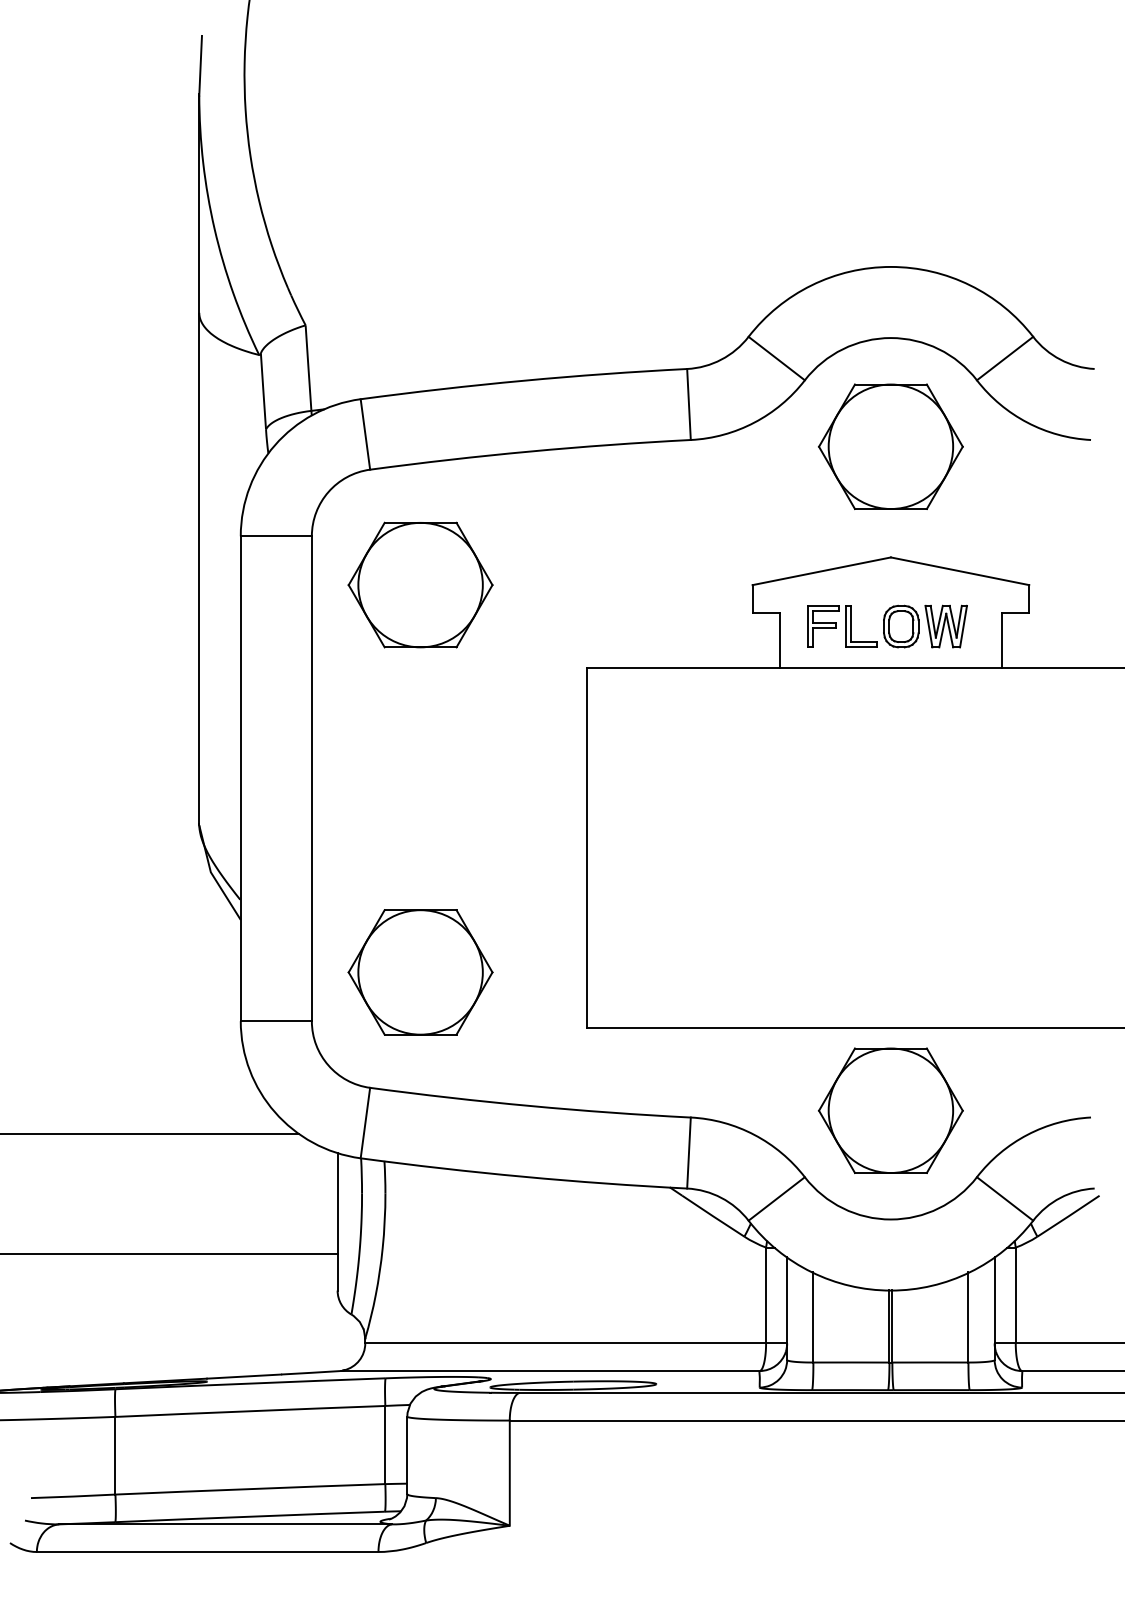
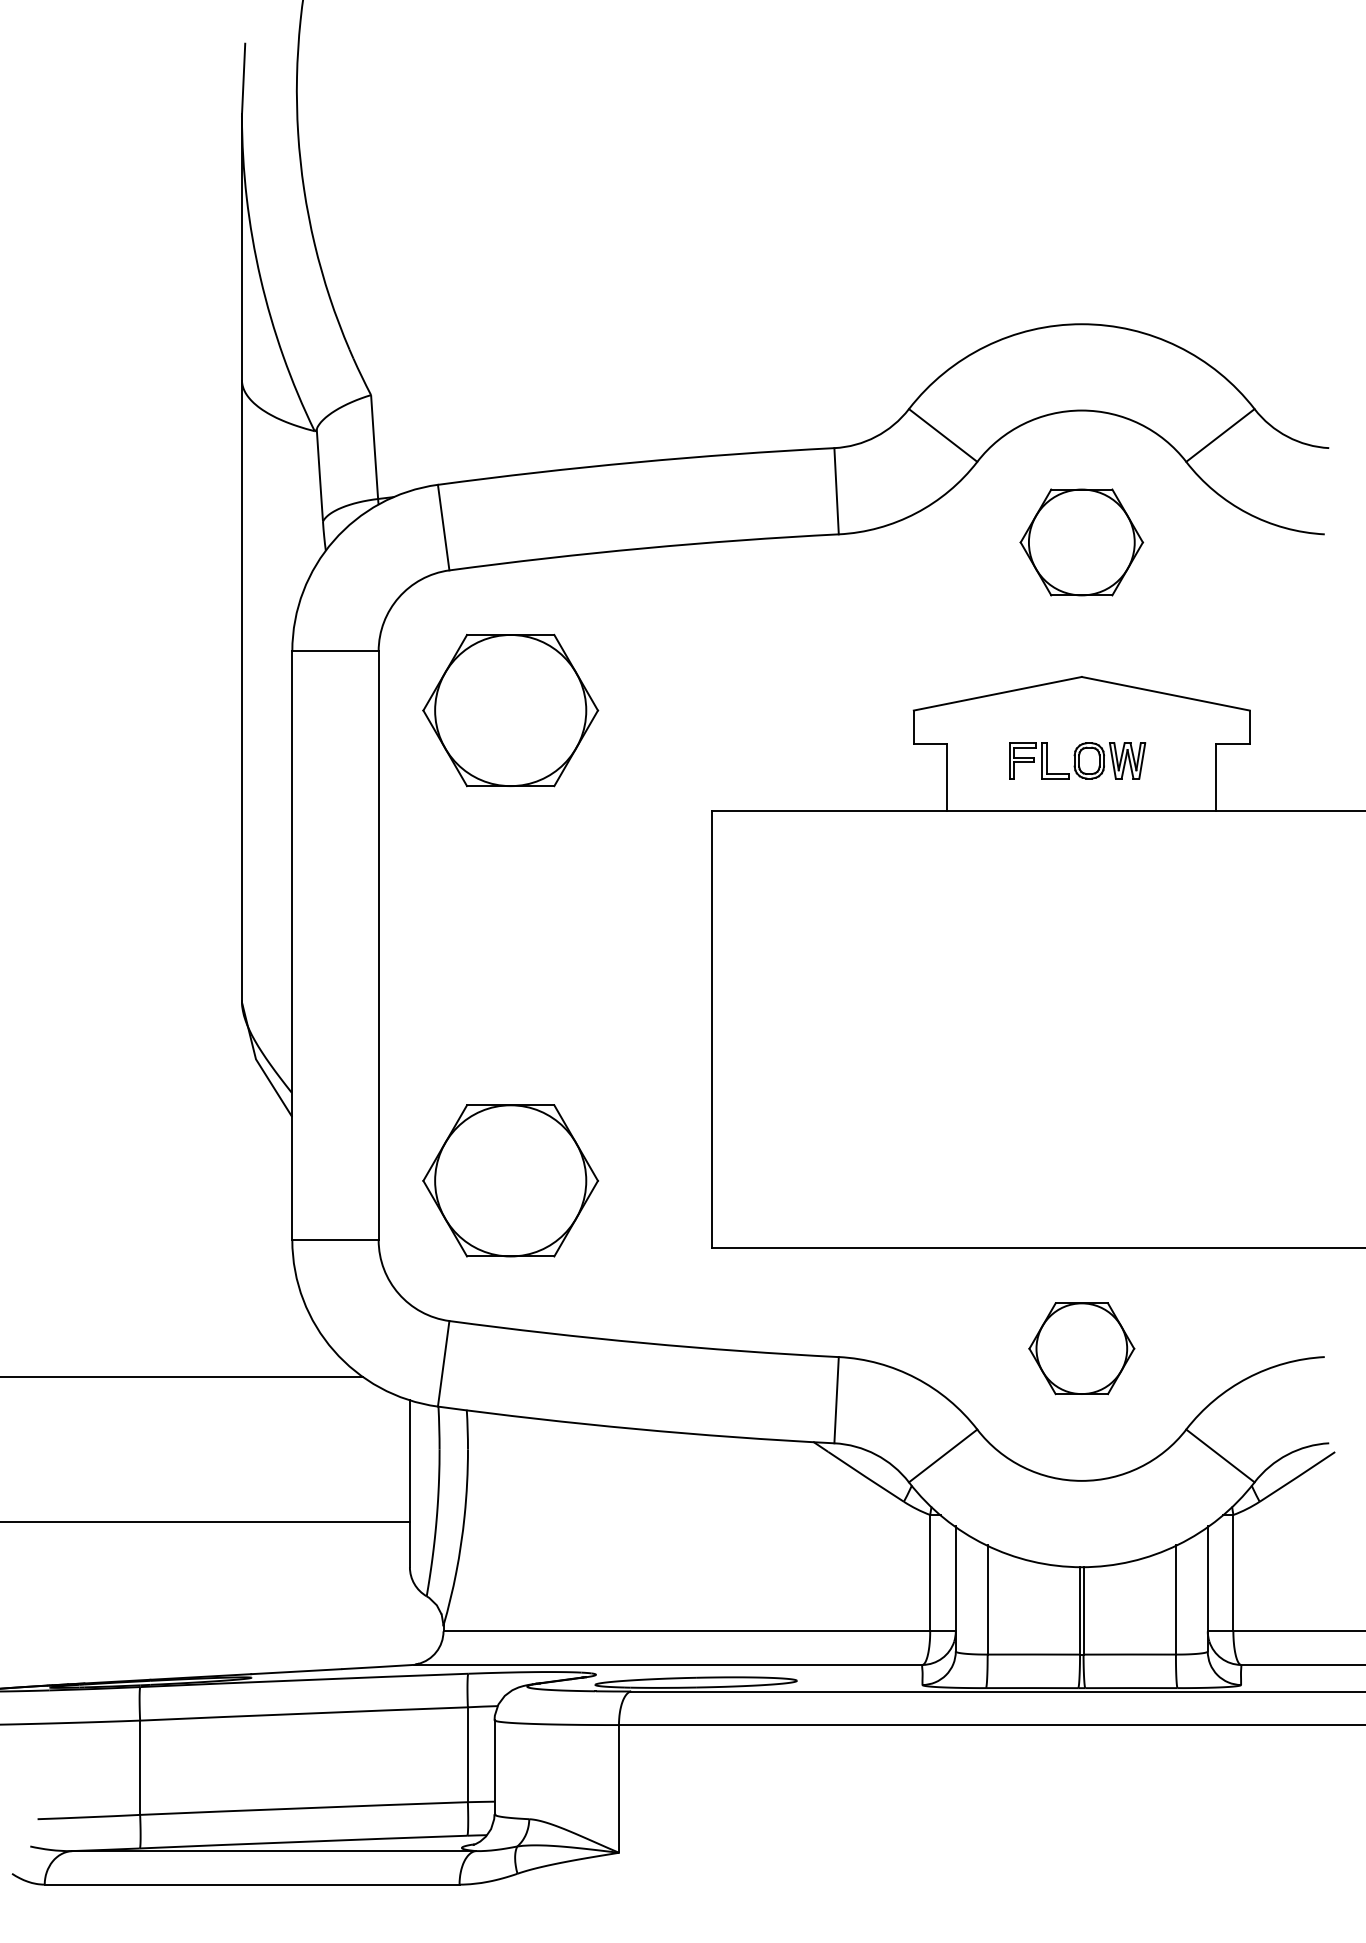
part: (890, 446) -> (1081, 542), size x0.7
part: (887, 626) -> (1077, 760), size x0.7
part: (890, 1110) -> (1081, 1348), size x0.6

